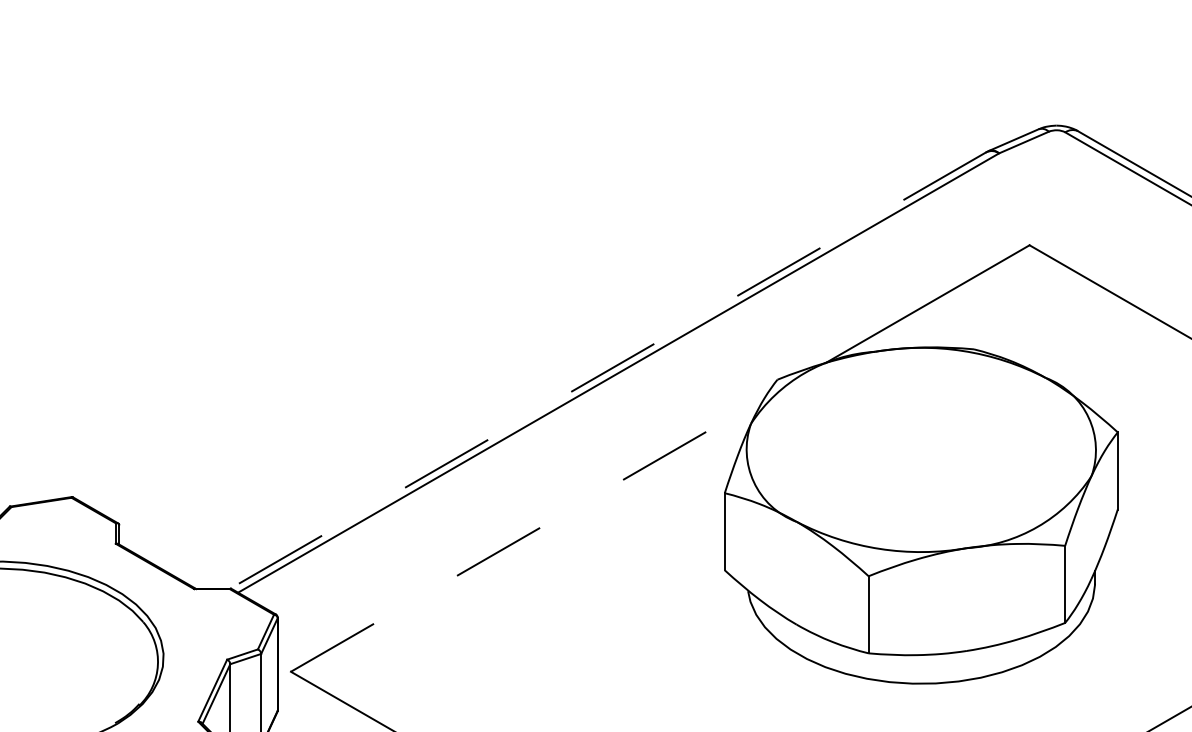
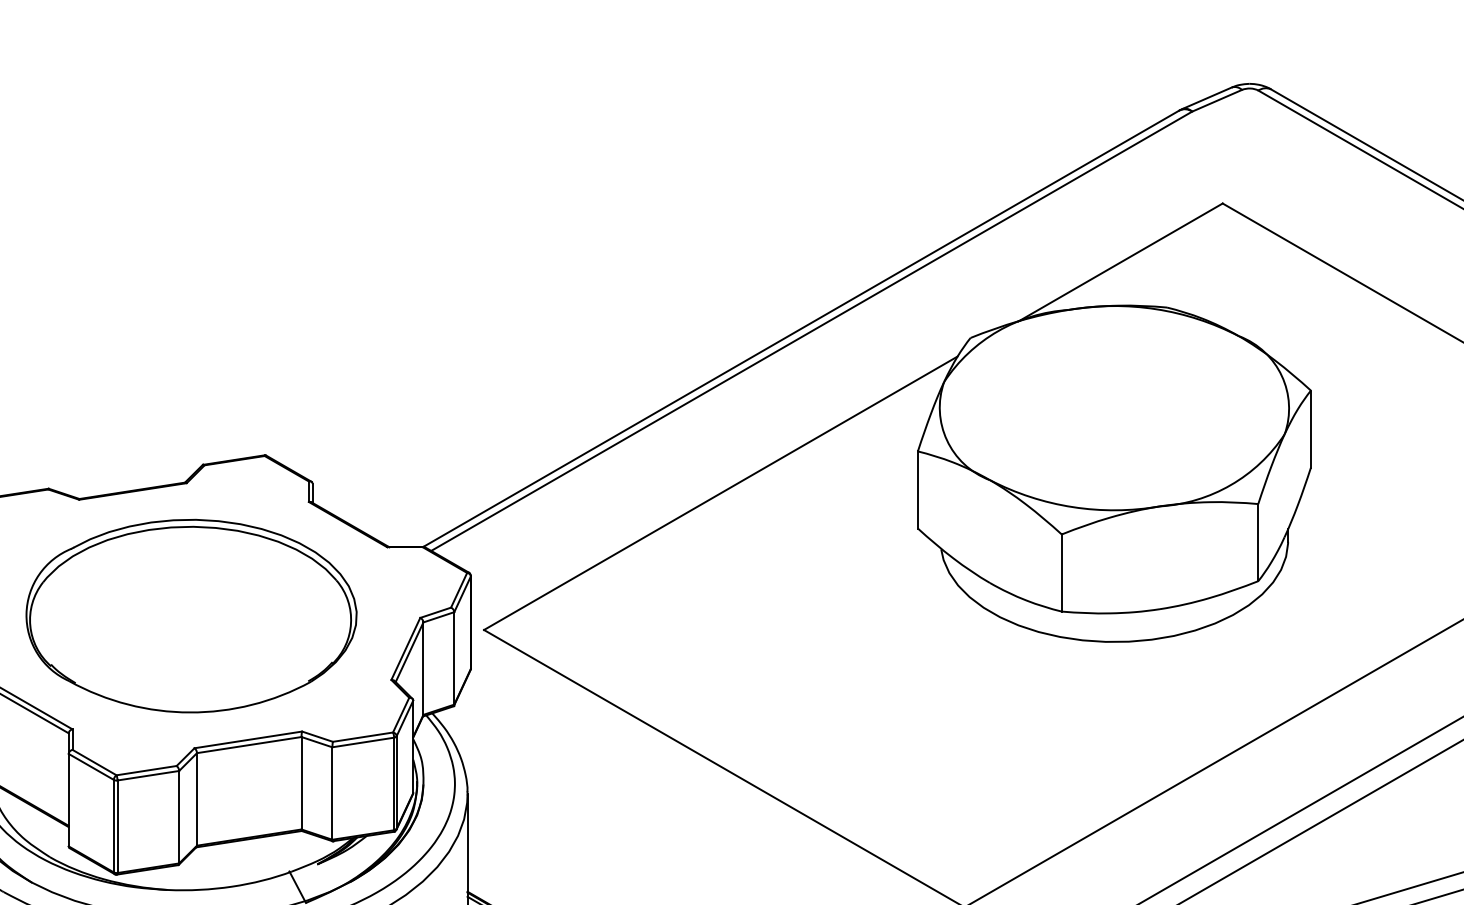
line: (608, 370) -> (801, 328), dashed -> solid
line: (528, 535) -> (721, 493), dashed -> solid

